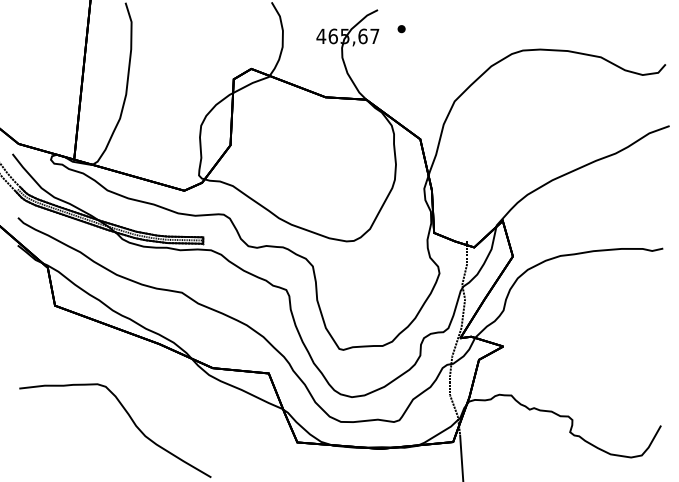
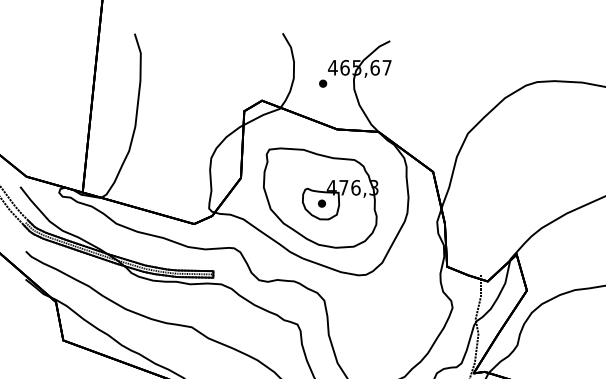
part: (401, 29) -> (322, 84), moved
part: (309, 165) -> (320, 198), added

